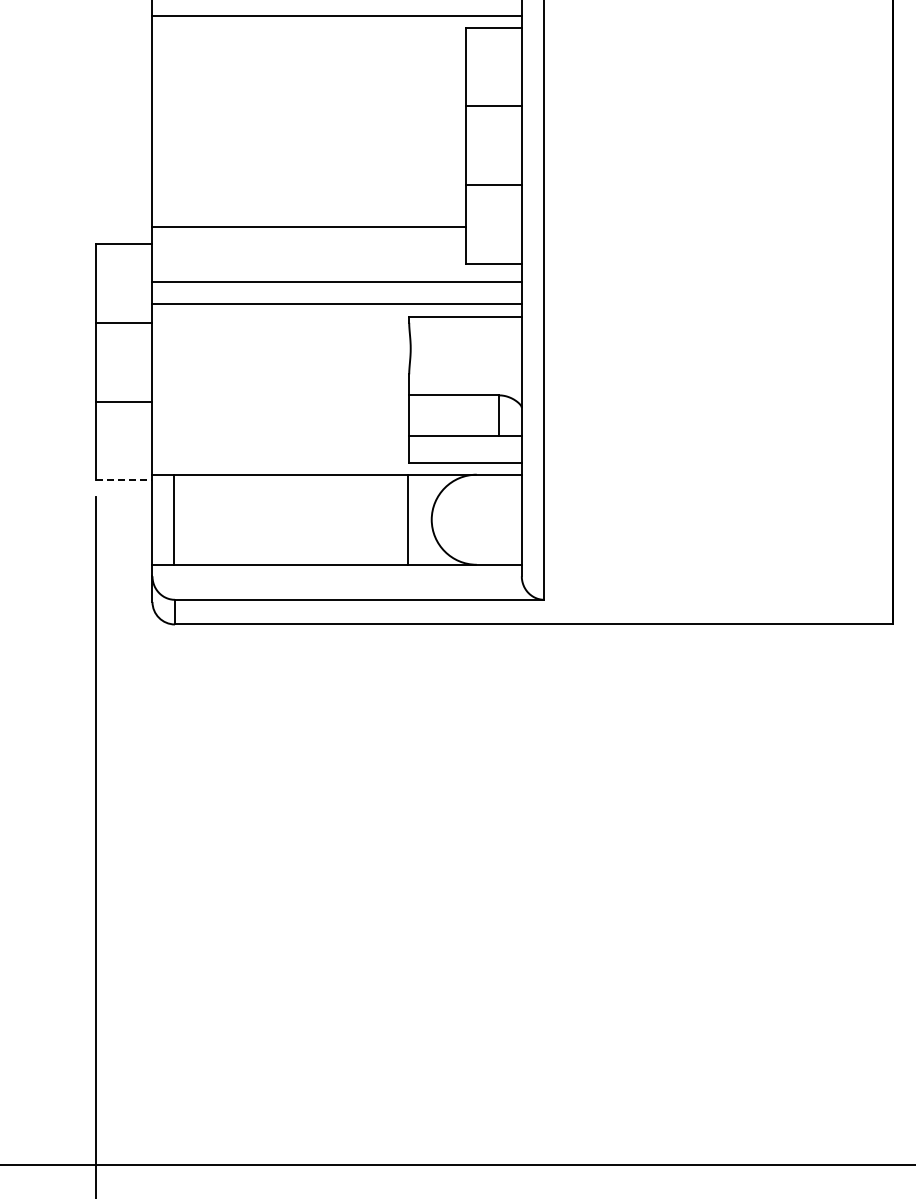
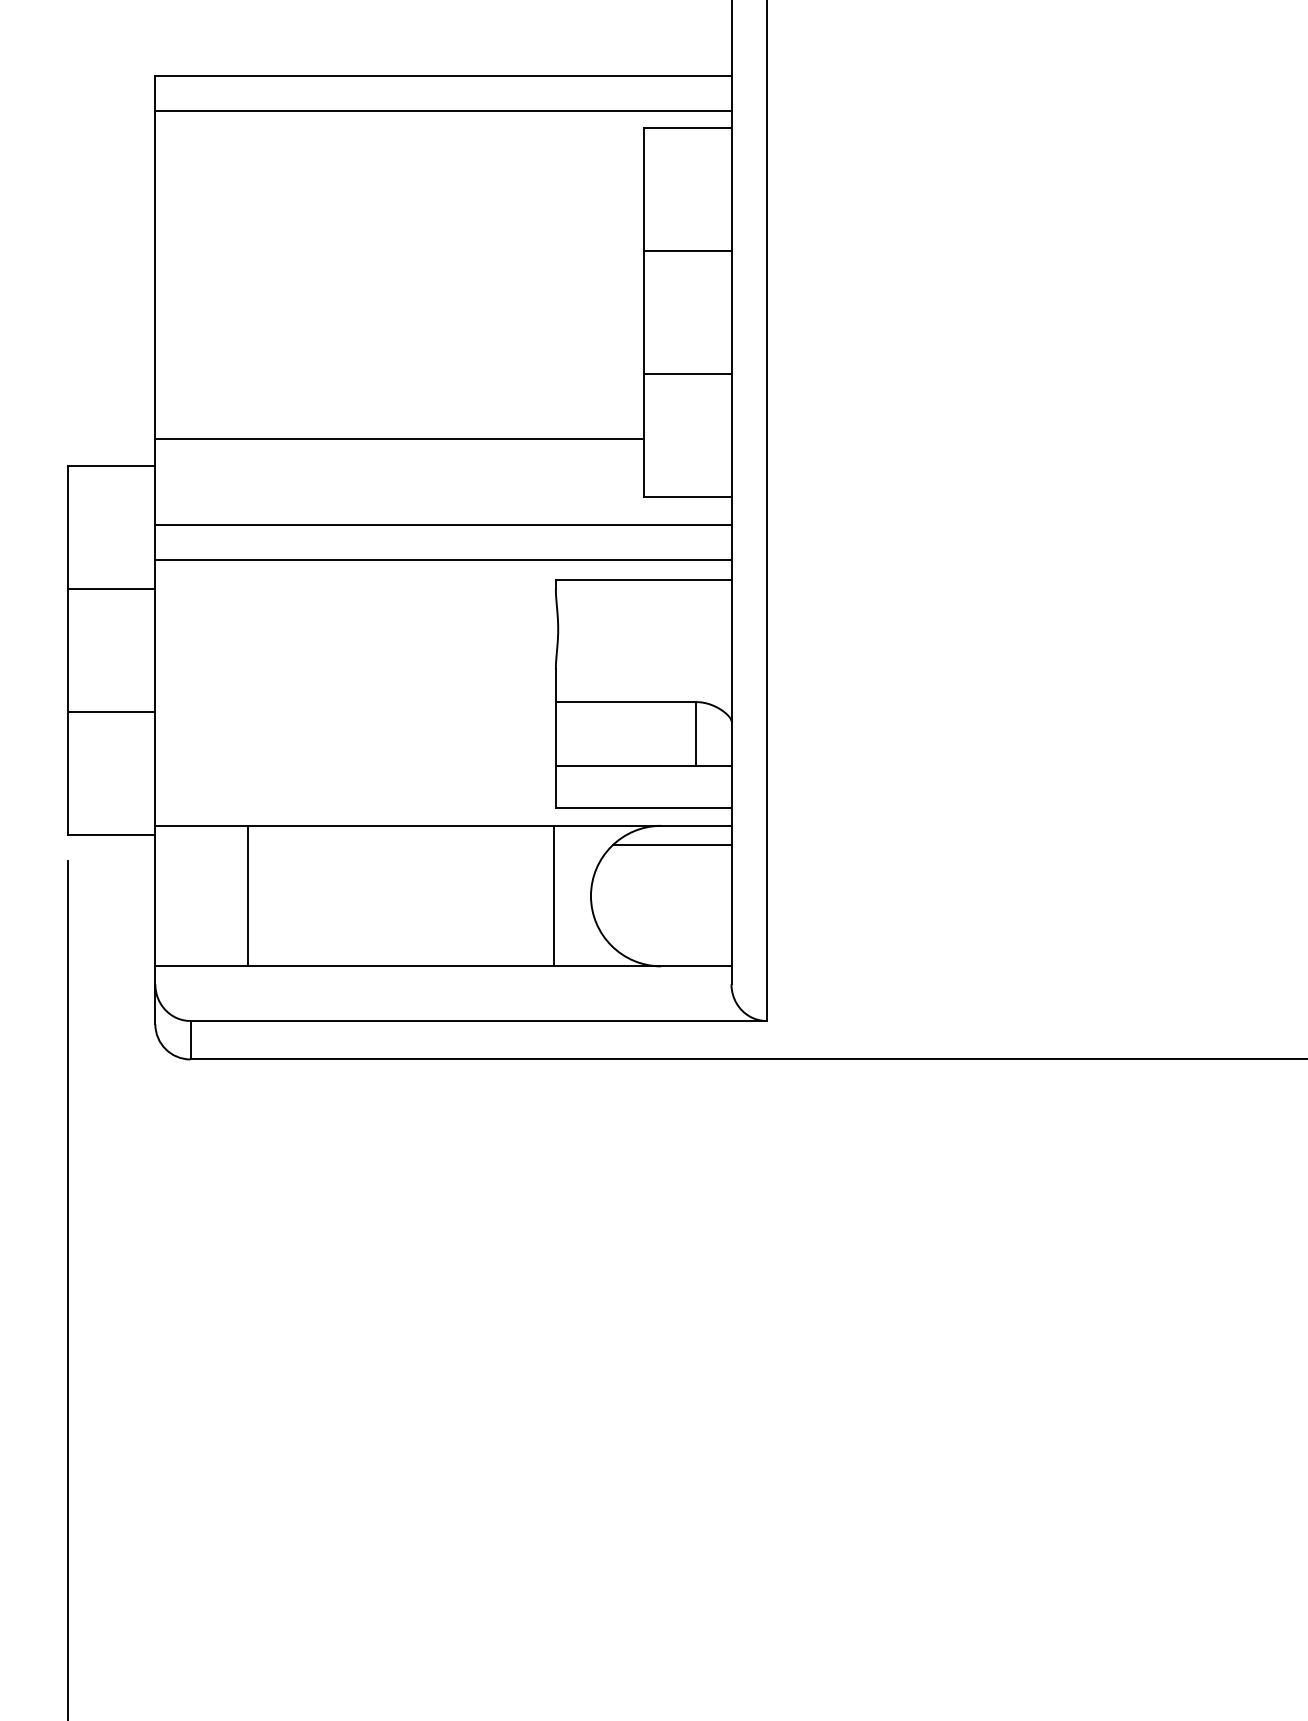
line: (124, 480) -> (111, 834), dashed -> solid
line: (483, 487) -> (671, 845), added
line: (174, 519) -> (248, 895), moved

